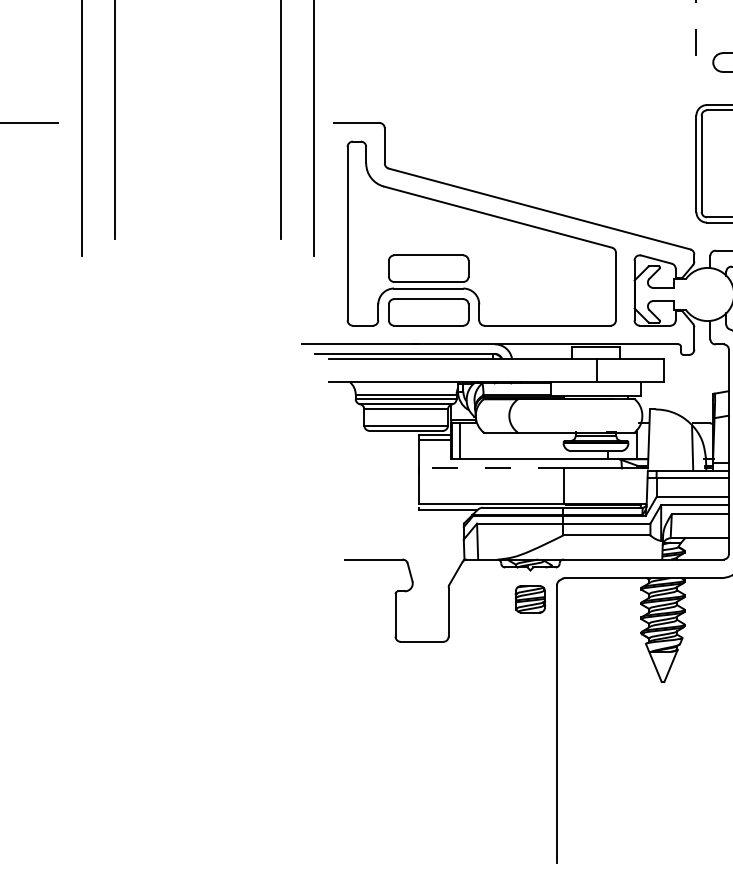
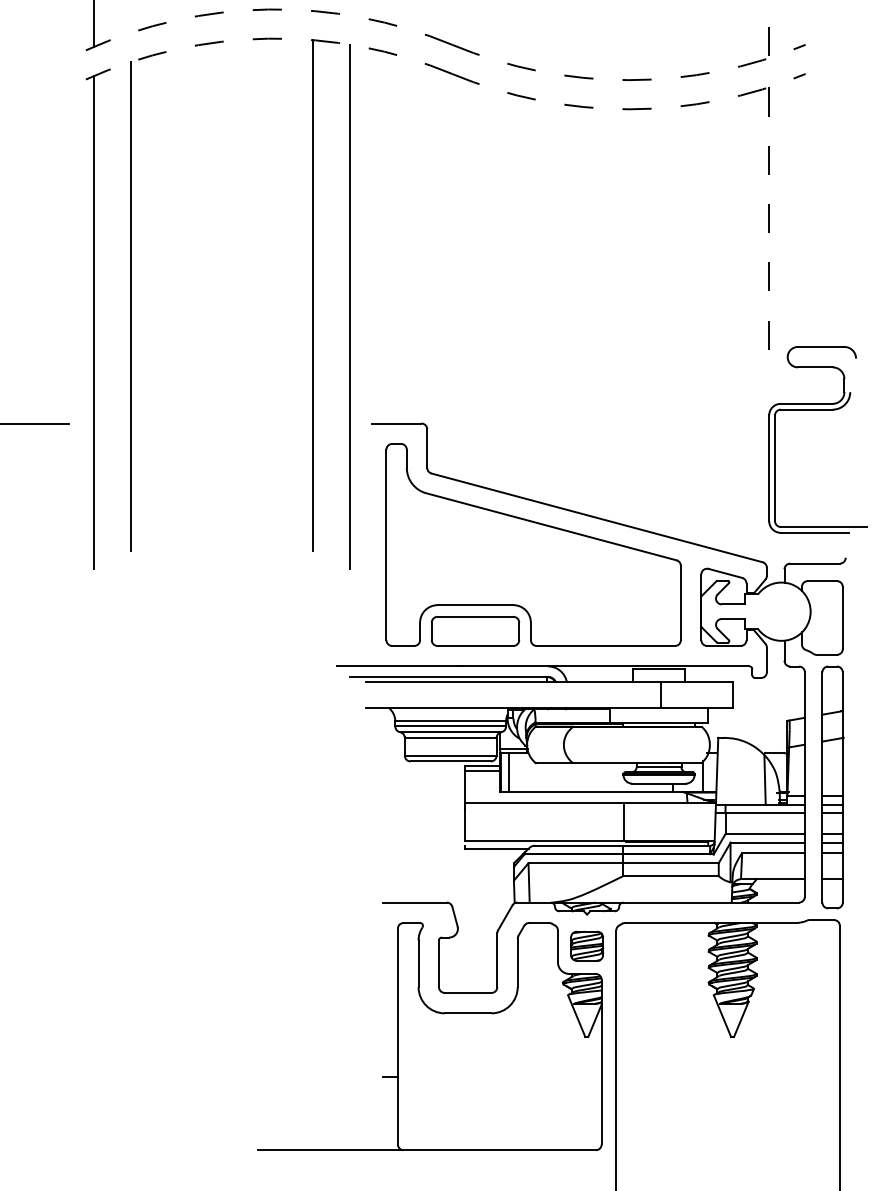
part: (428, 268) -> (475, 583), removed
line: (491, 468) -> (544, 802), dashed -> solid
part: (386, 681) -> (429, 1036), added

